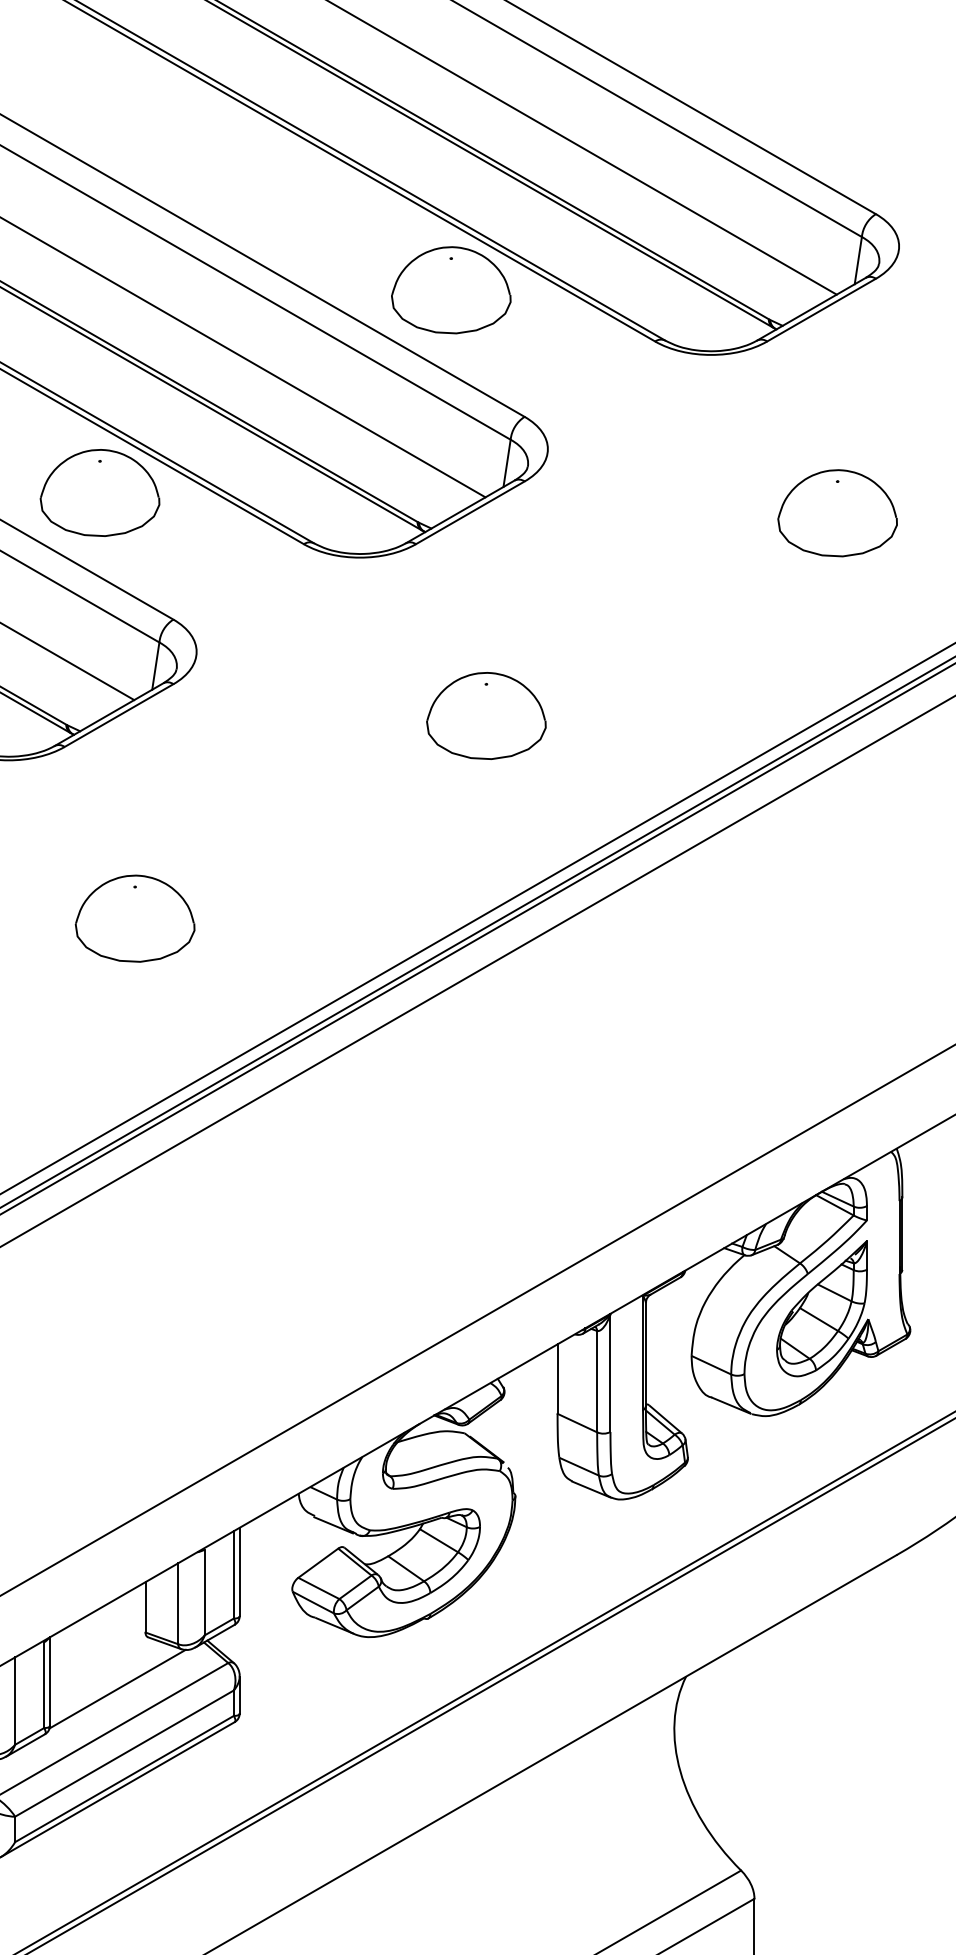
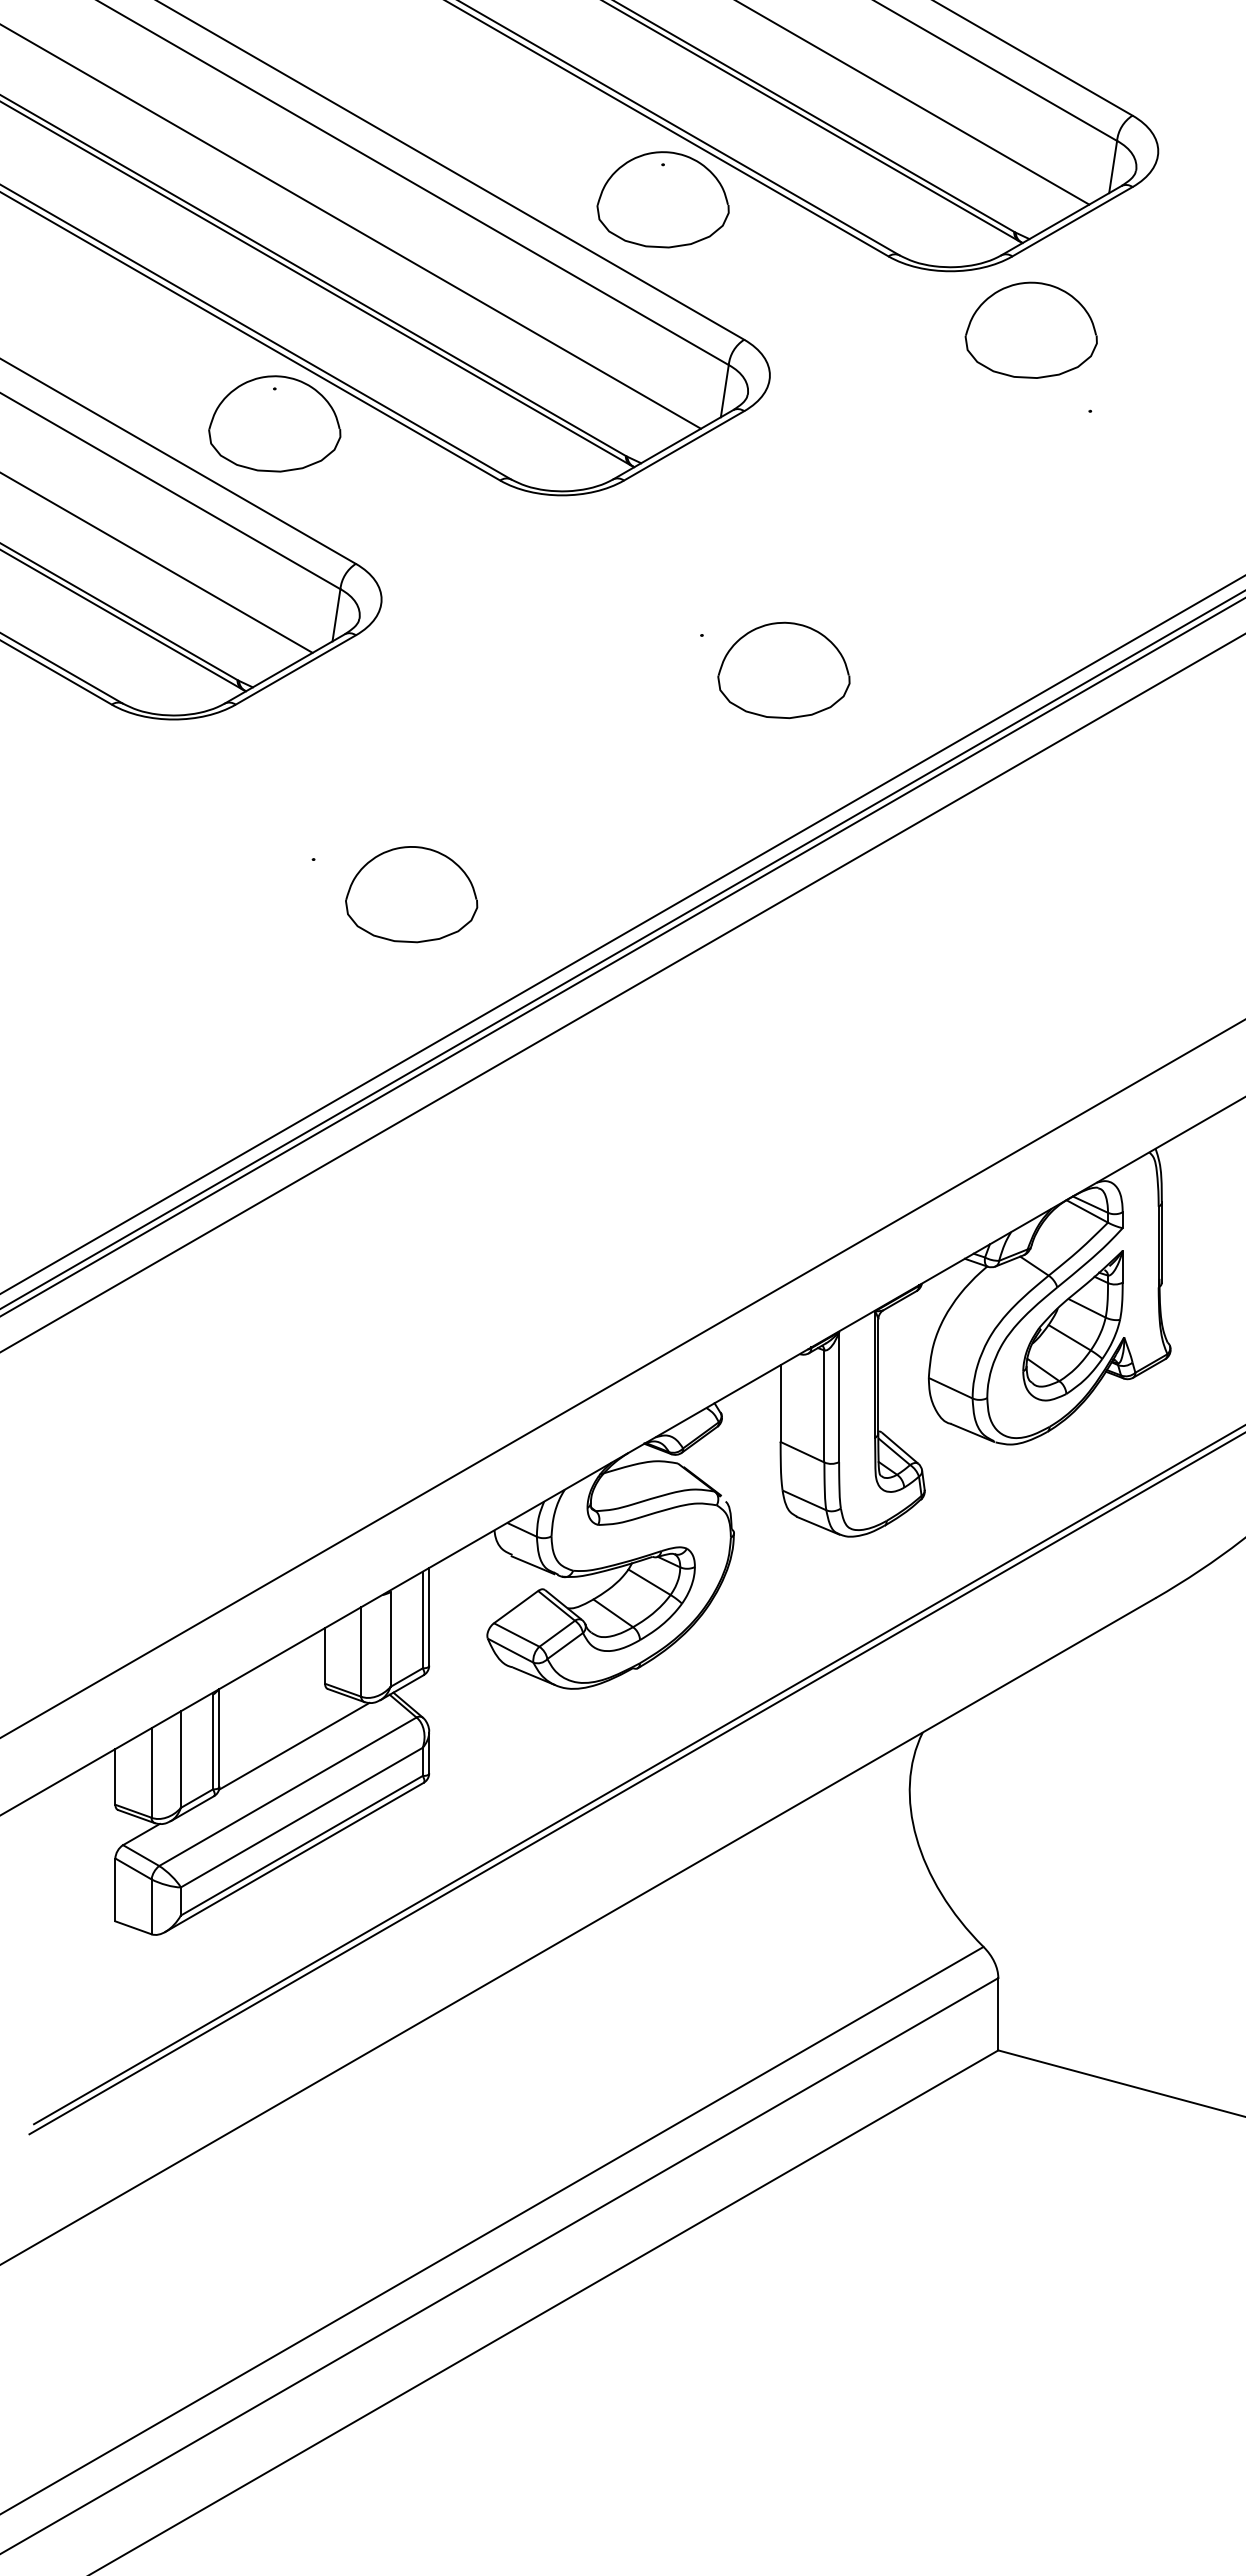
part: (836, 512) -> (1030, 329), moved
part: (485, 716) -> (783, 670), moved
part: (135, 918) -> (411, 894), moved

